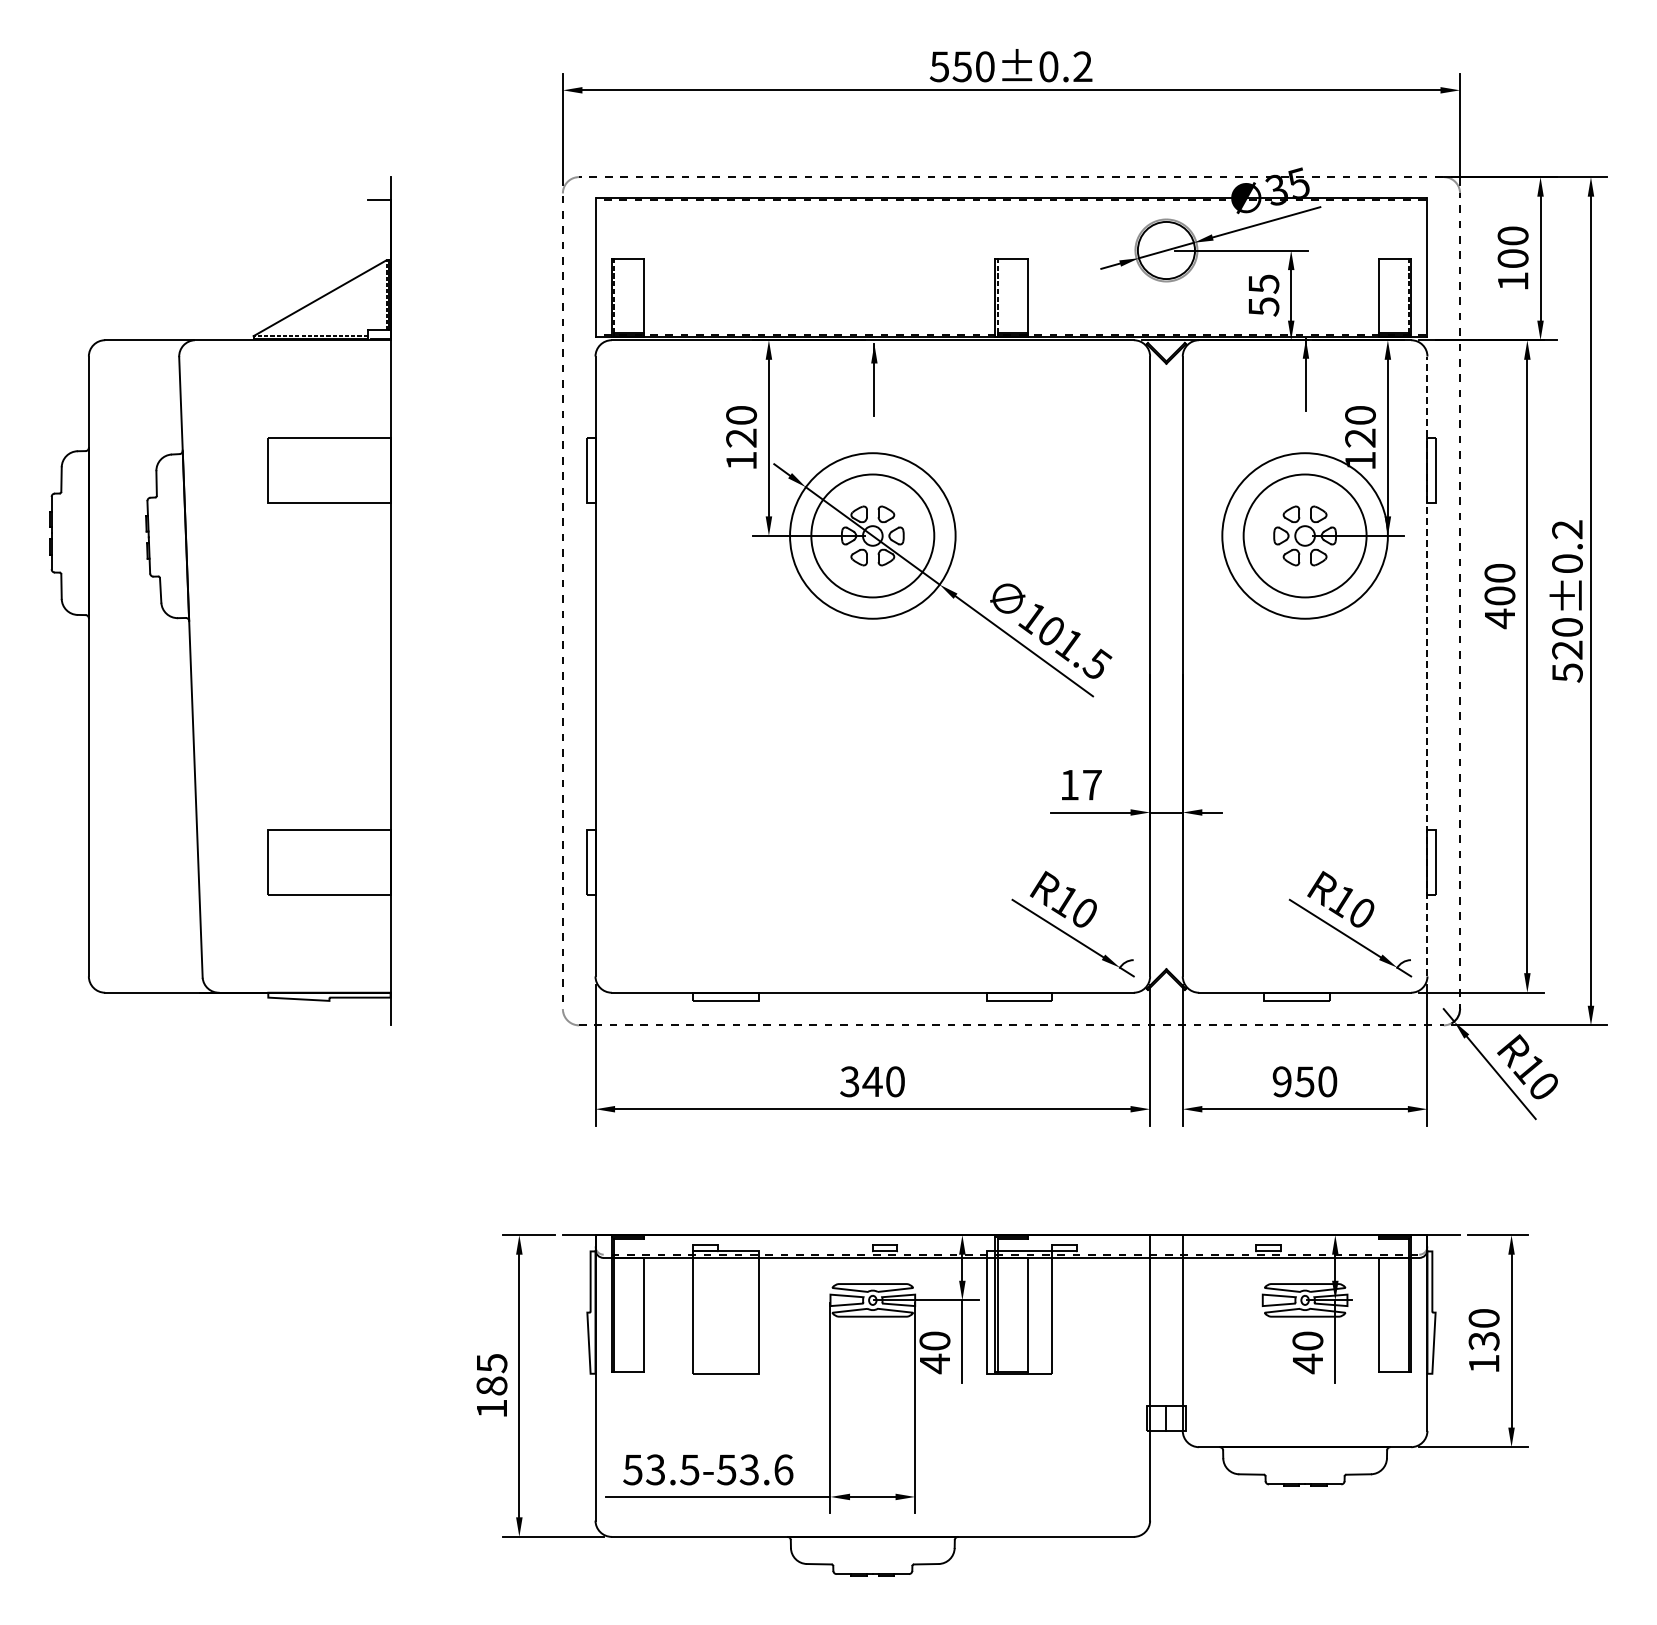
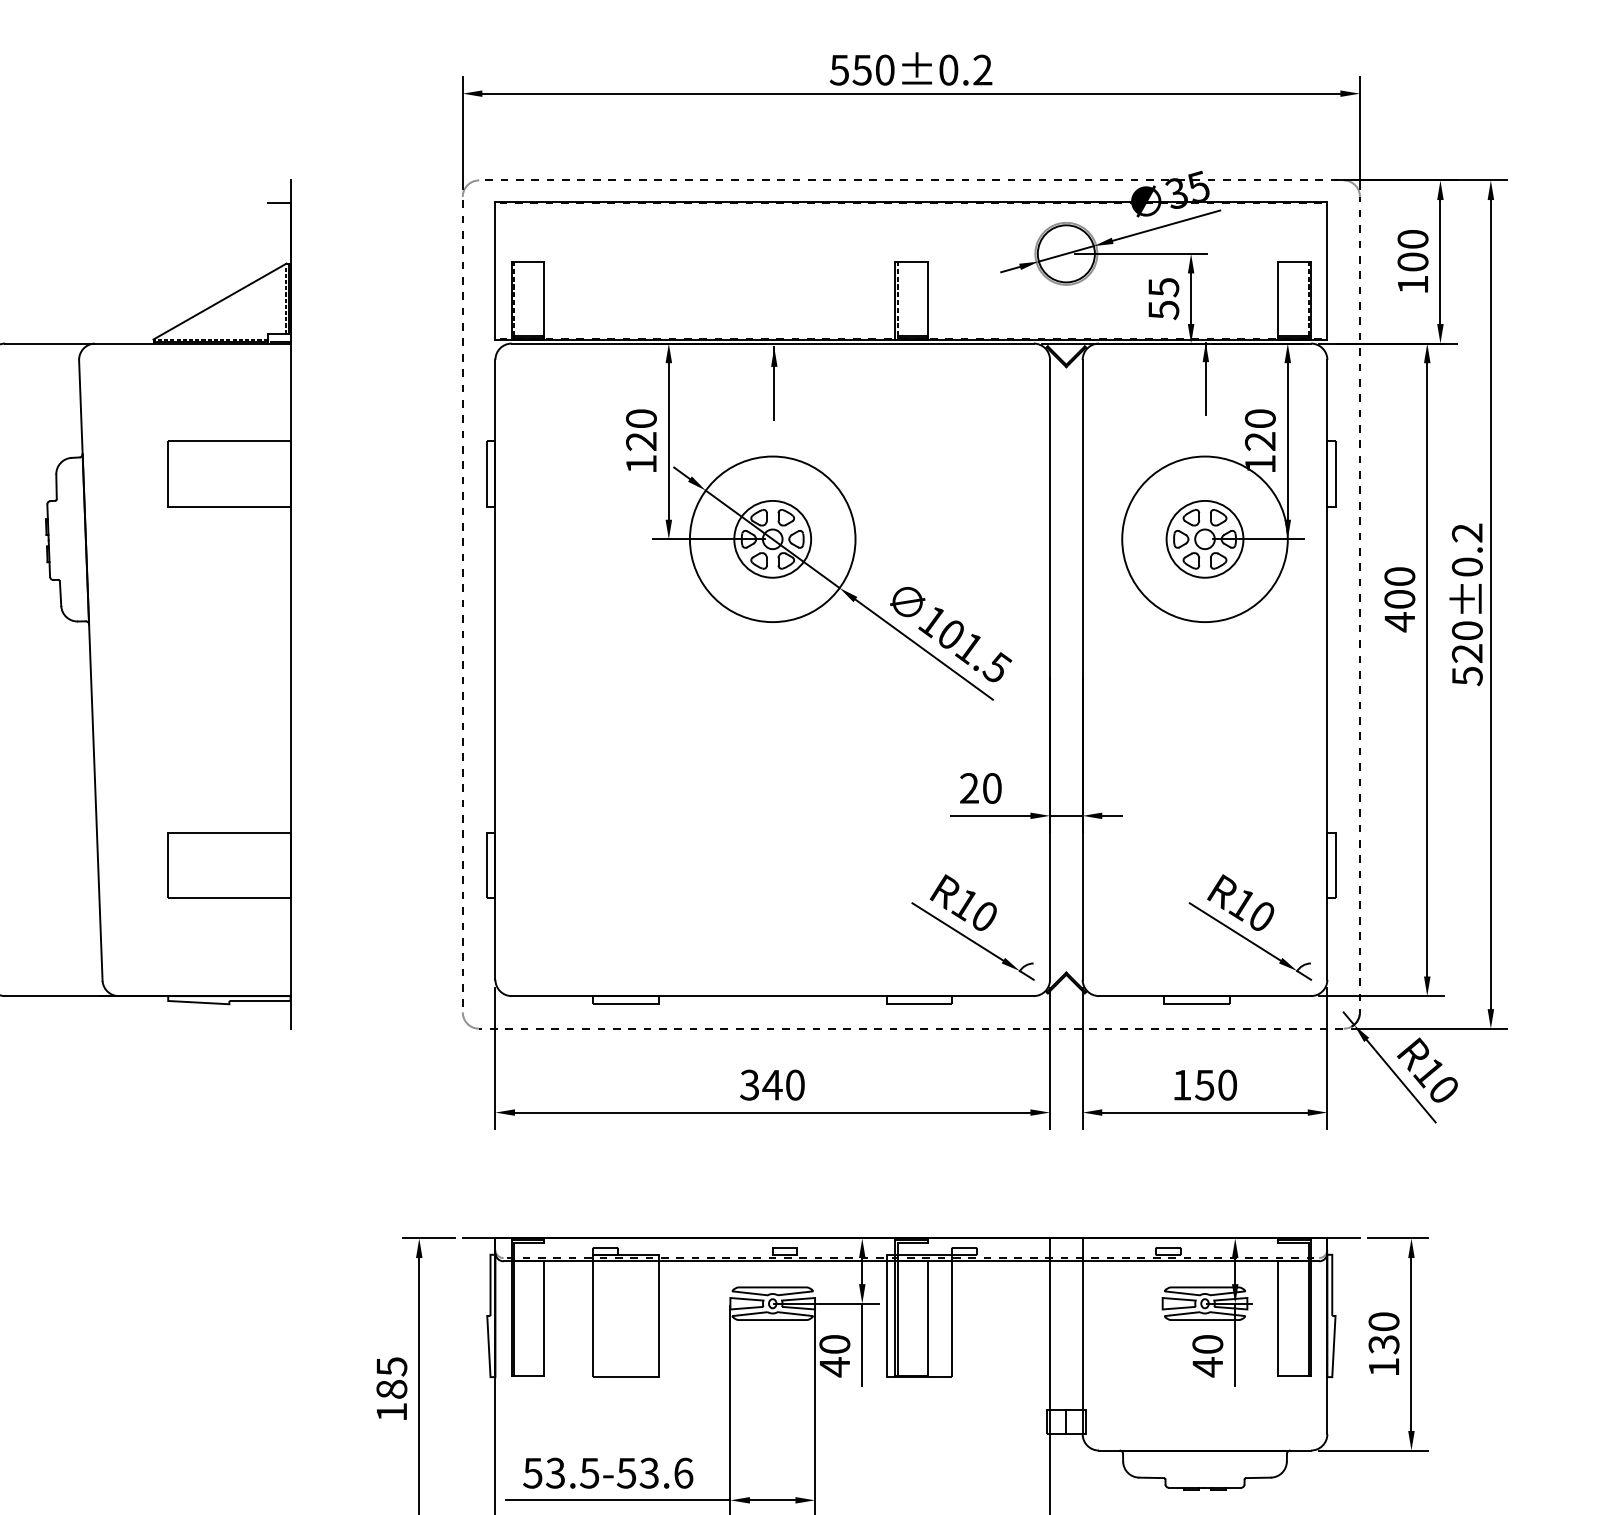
circle: (872, 535) -> (772, 538), size x0.62
circle: (1304, 535) -> (1204, 538), size x0.62
line: (1427, 666) -> (1327, 669), dashed -> solid
text: (1080, 784) -> (980, 787), 17 -> 20
text: (1281, 1081) -> (1181, 1084), 950 -> 150

